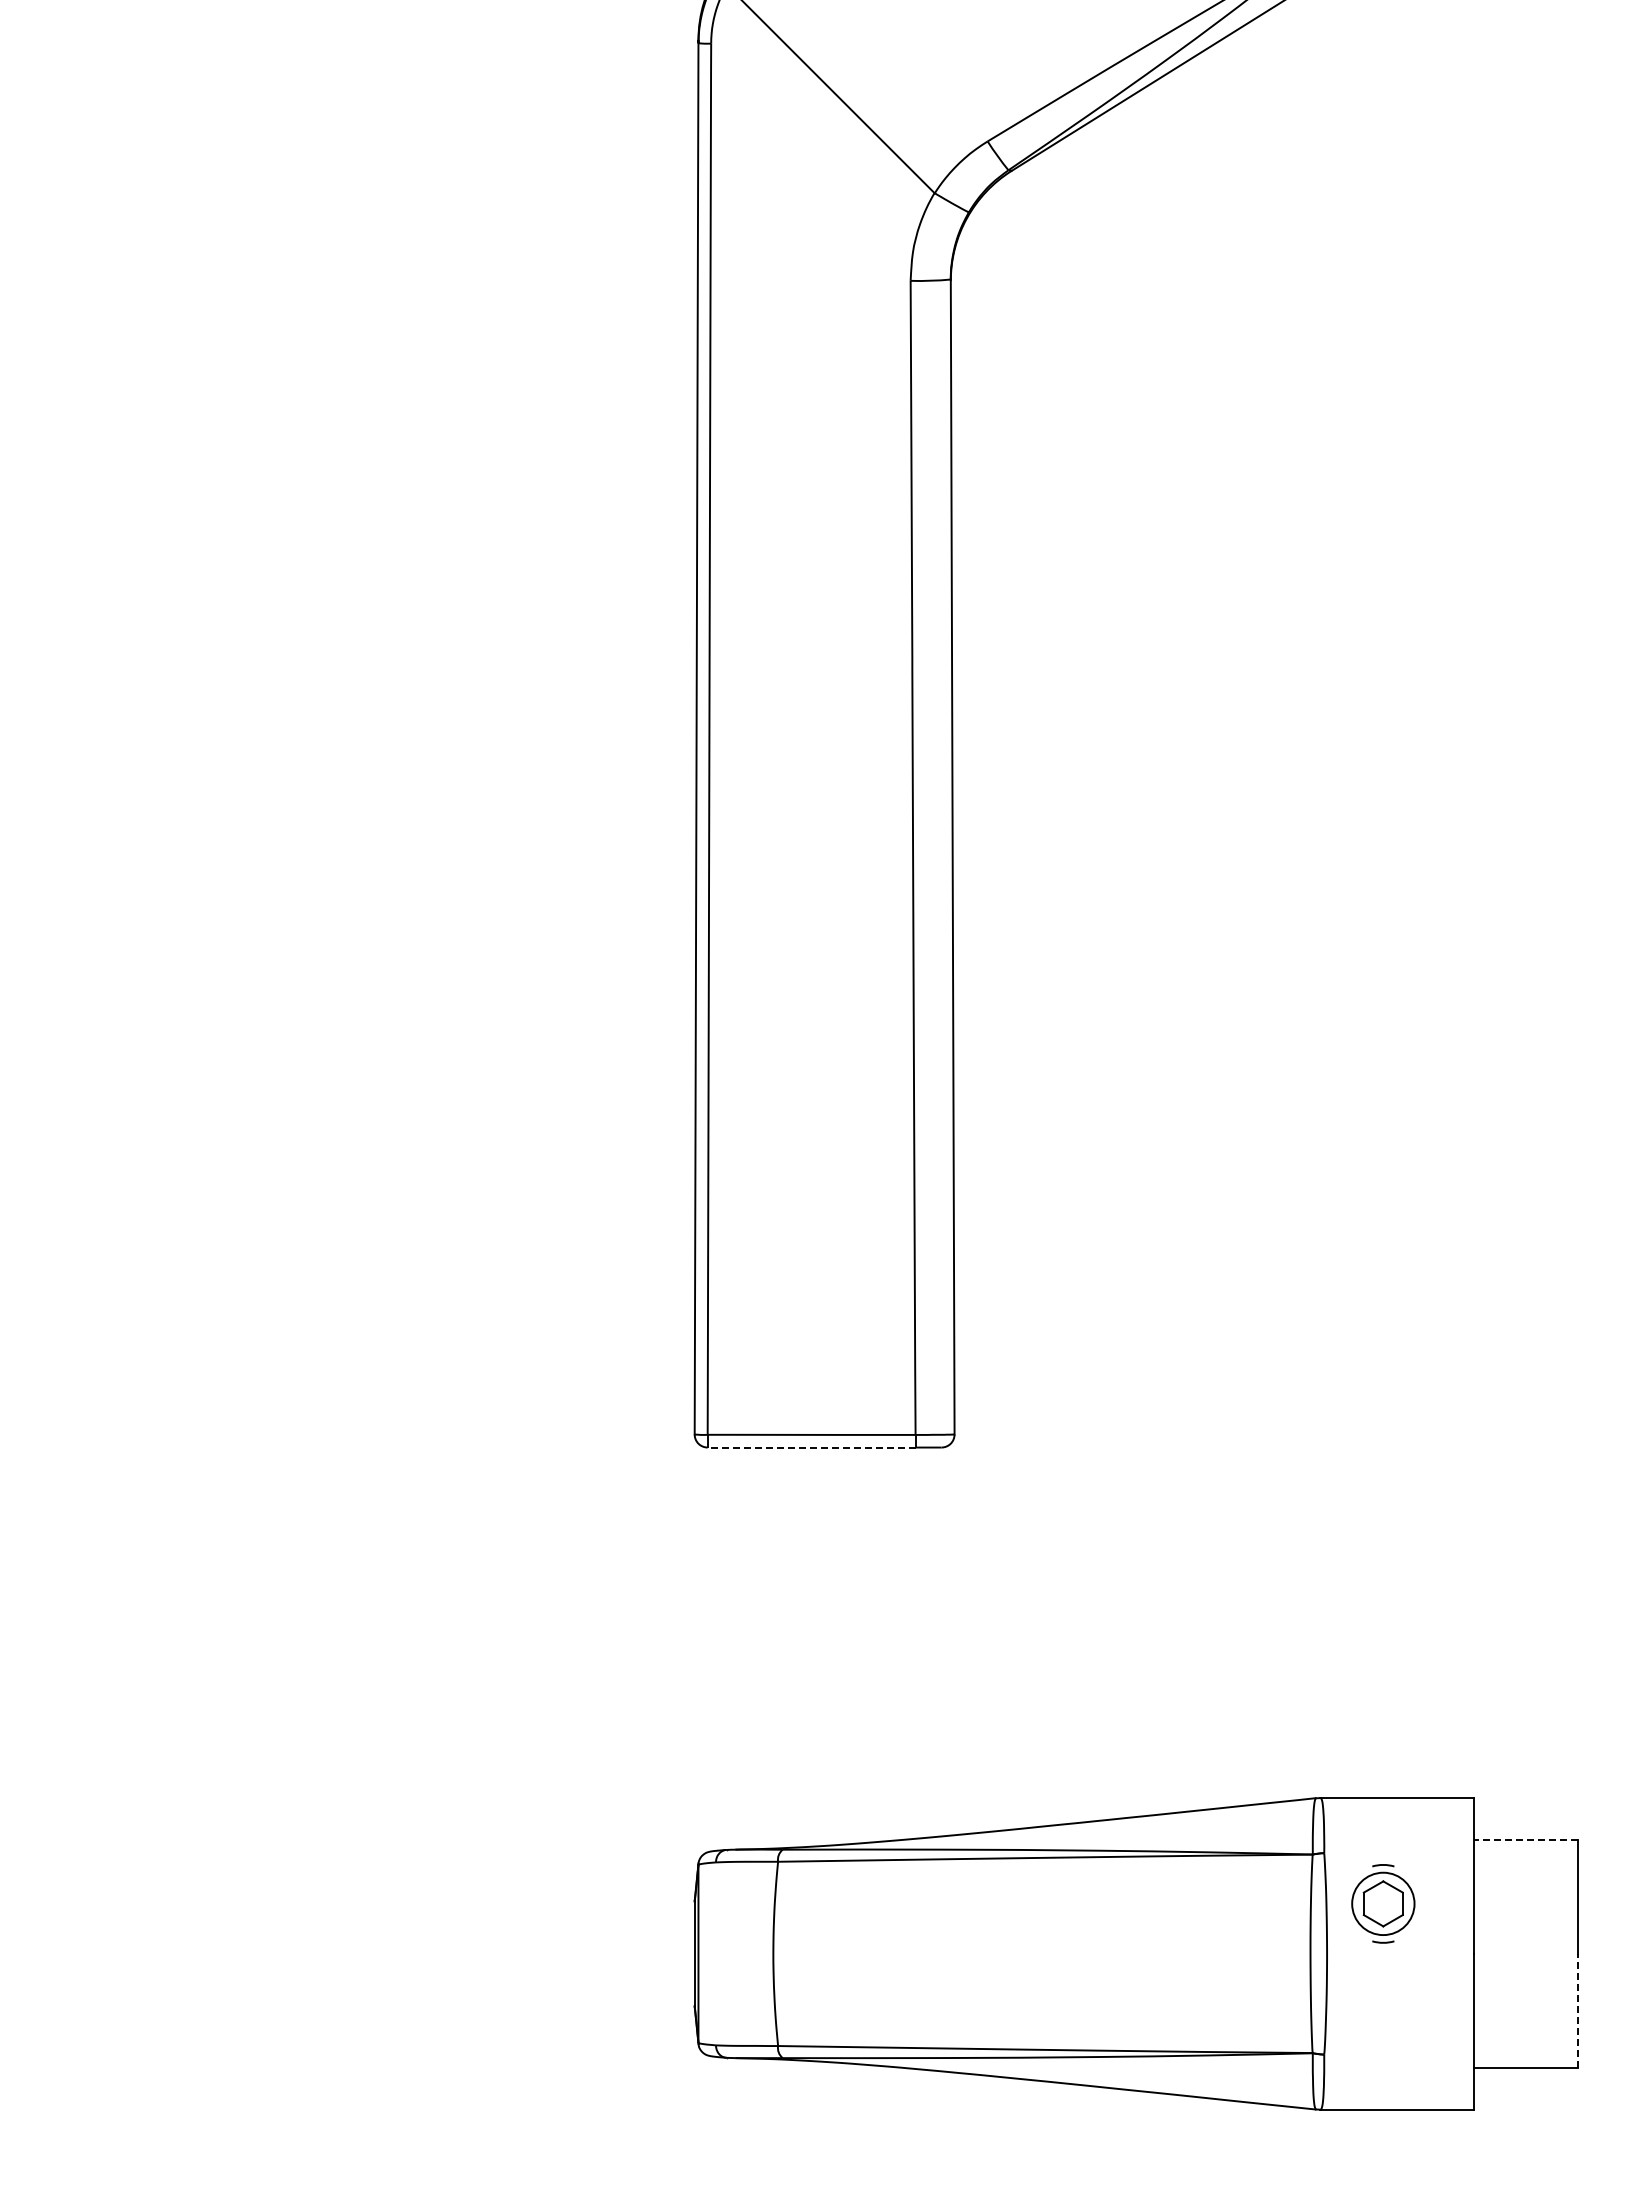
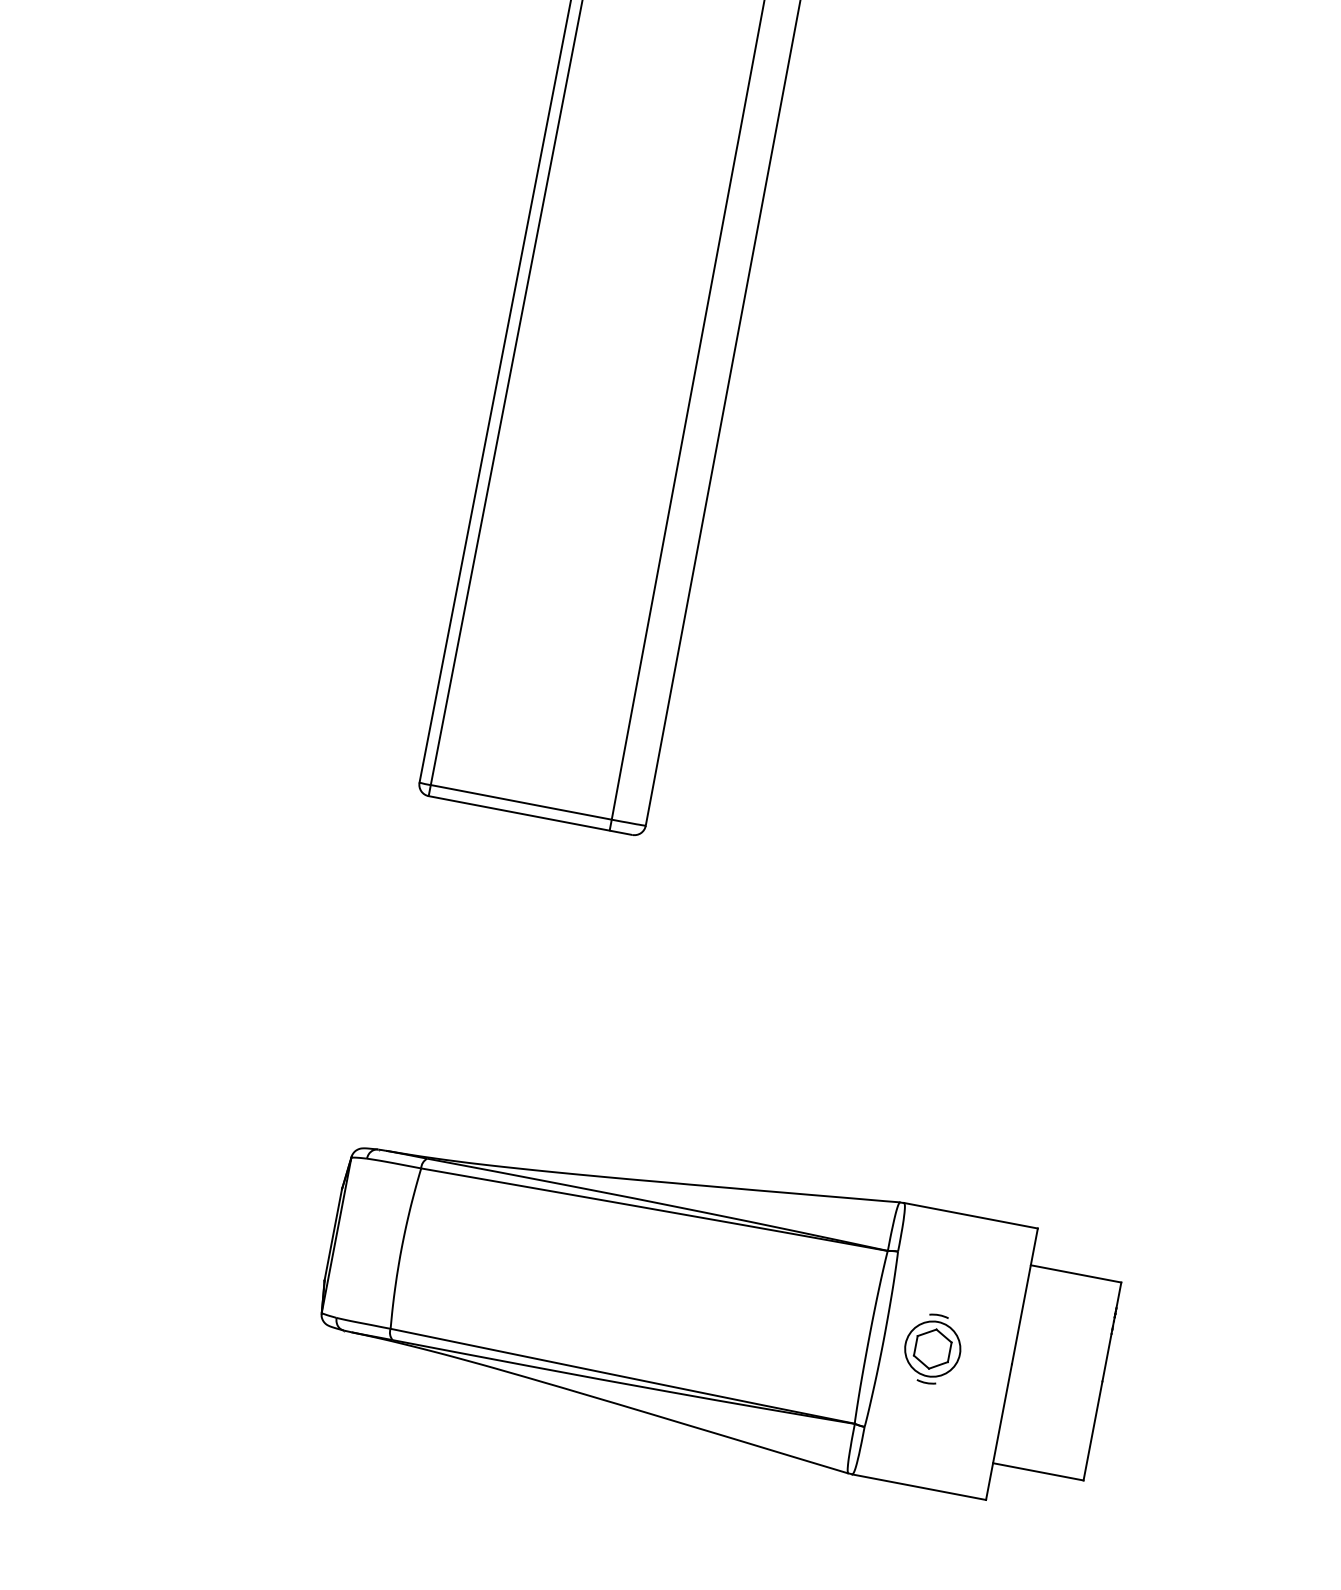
line: (811, 1447) -> (519, 813), dashed -> solid
line: (1526, 1840) -> (1076, 1274), dashed -> solid
part: (1383, 1903) -> (932, 1348), moved
line: (1578, 2010) -> (1093, 1430), dashed -> solid

